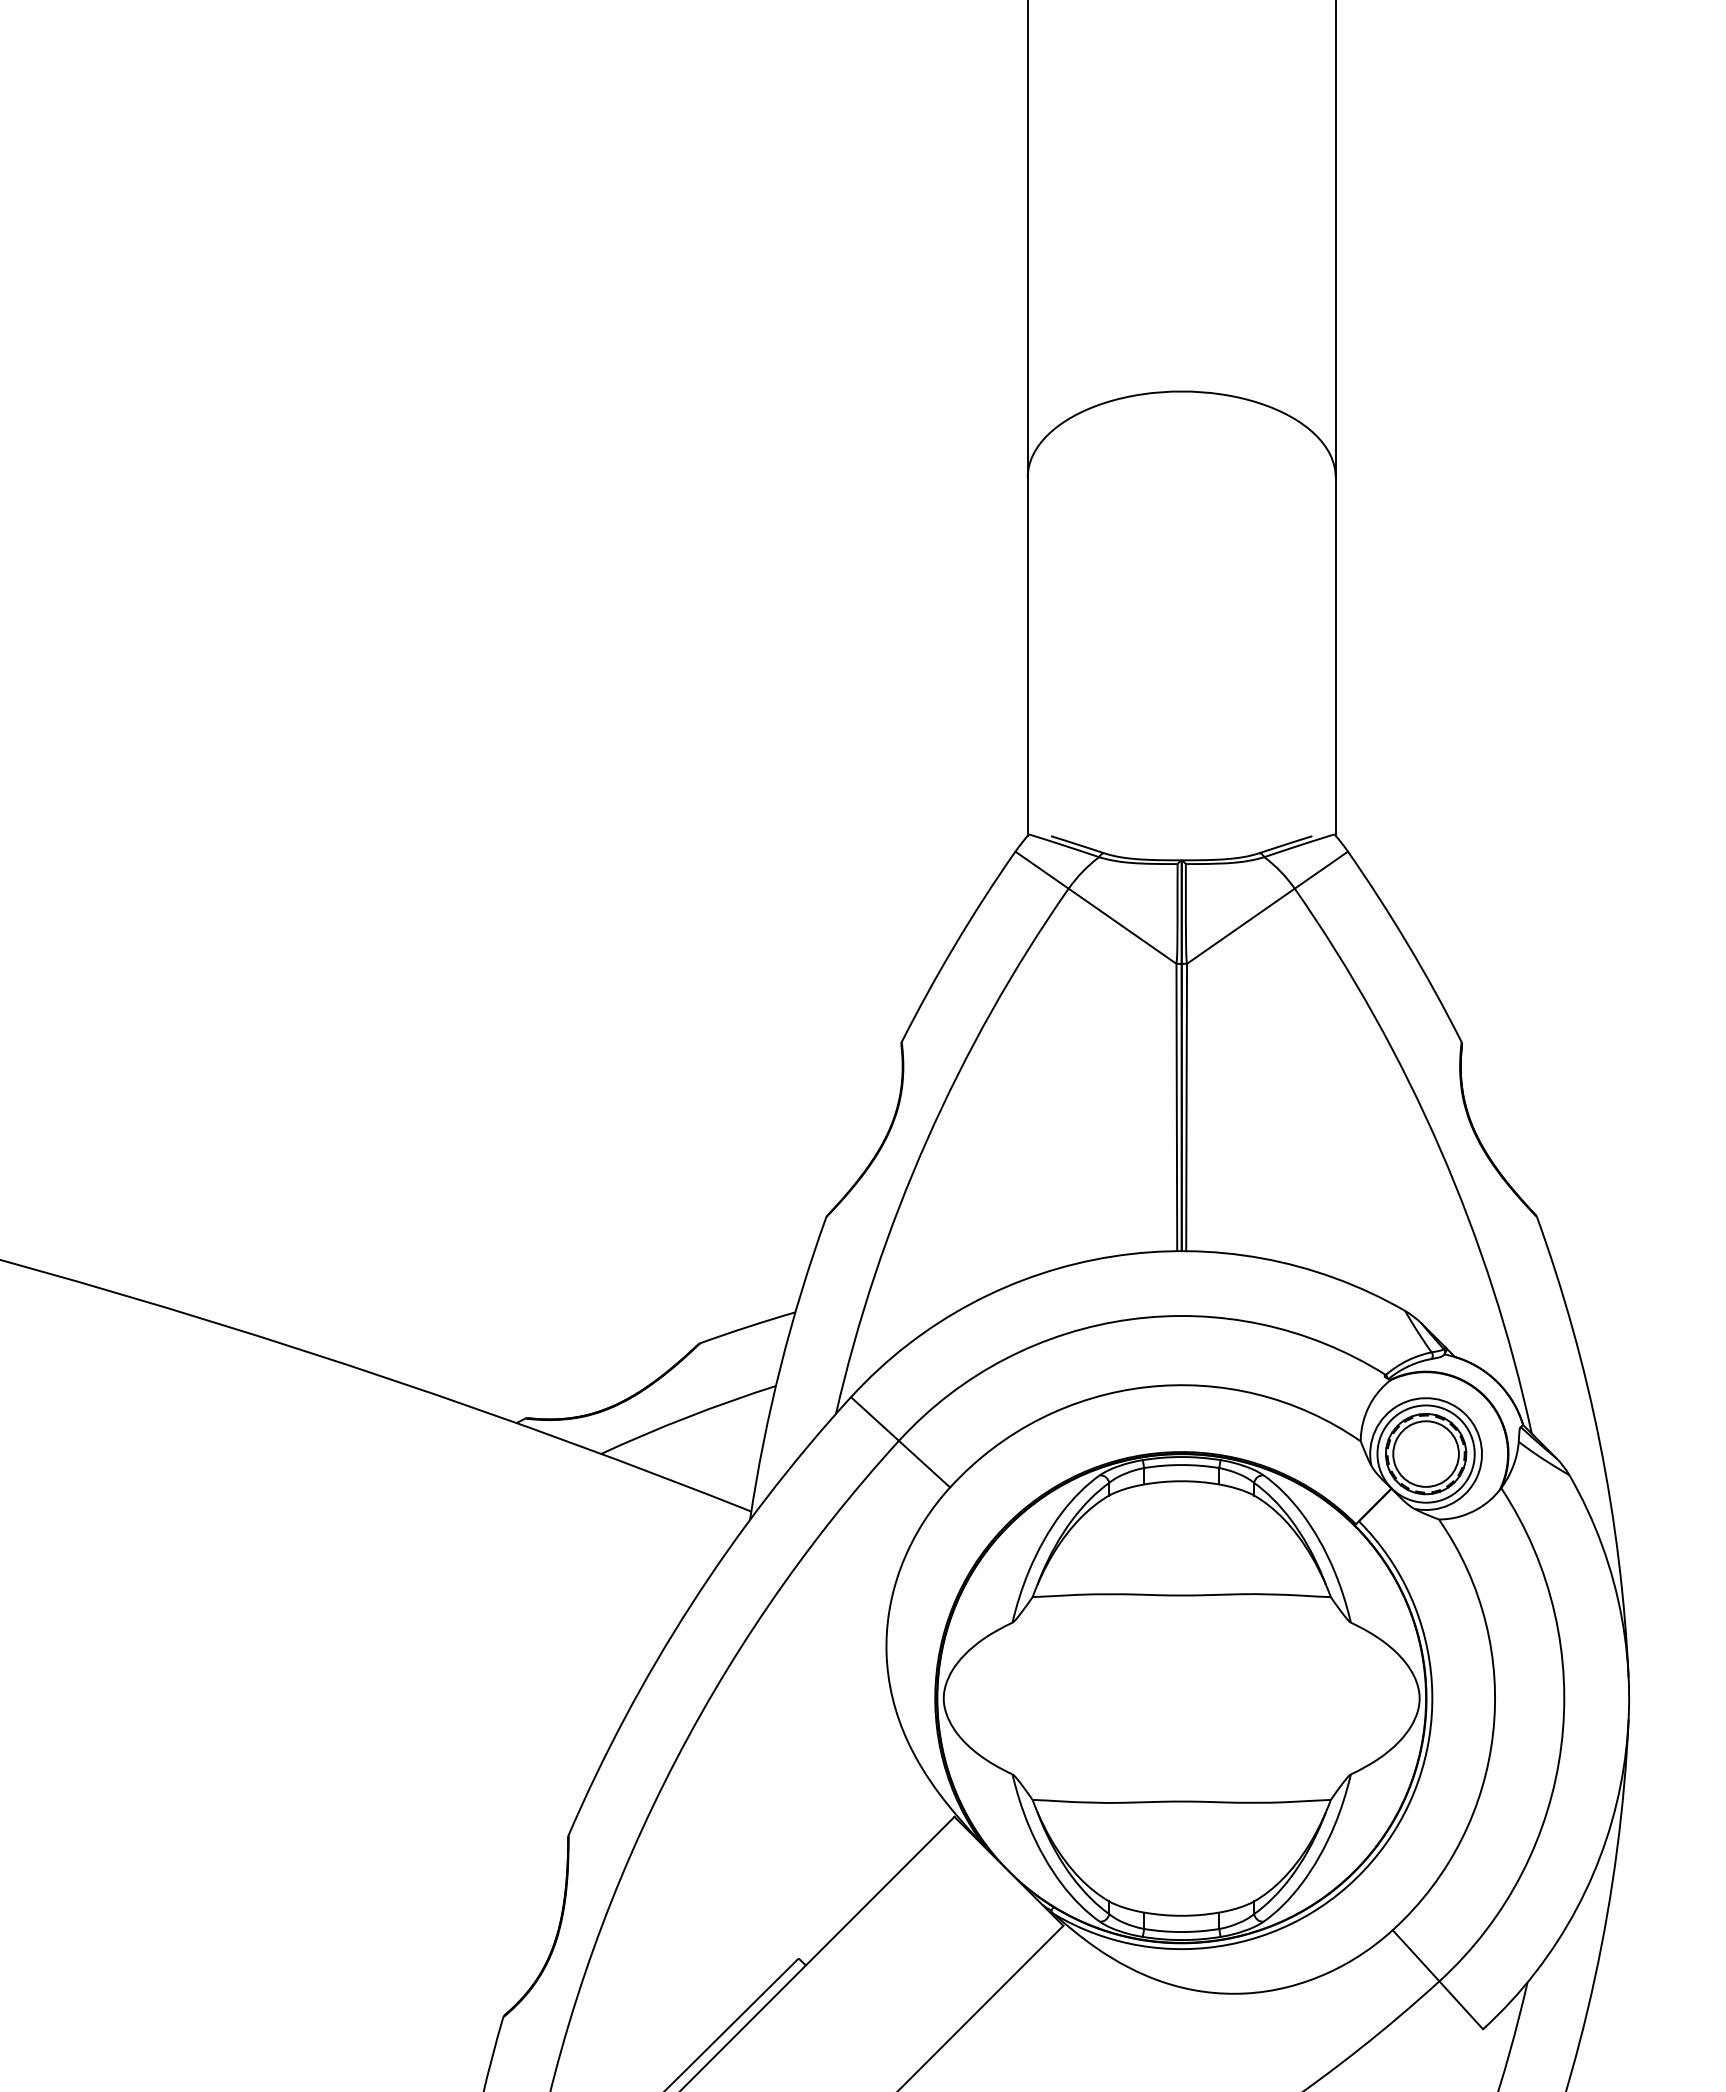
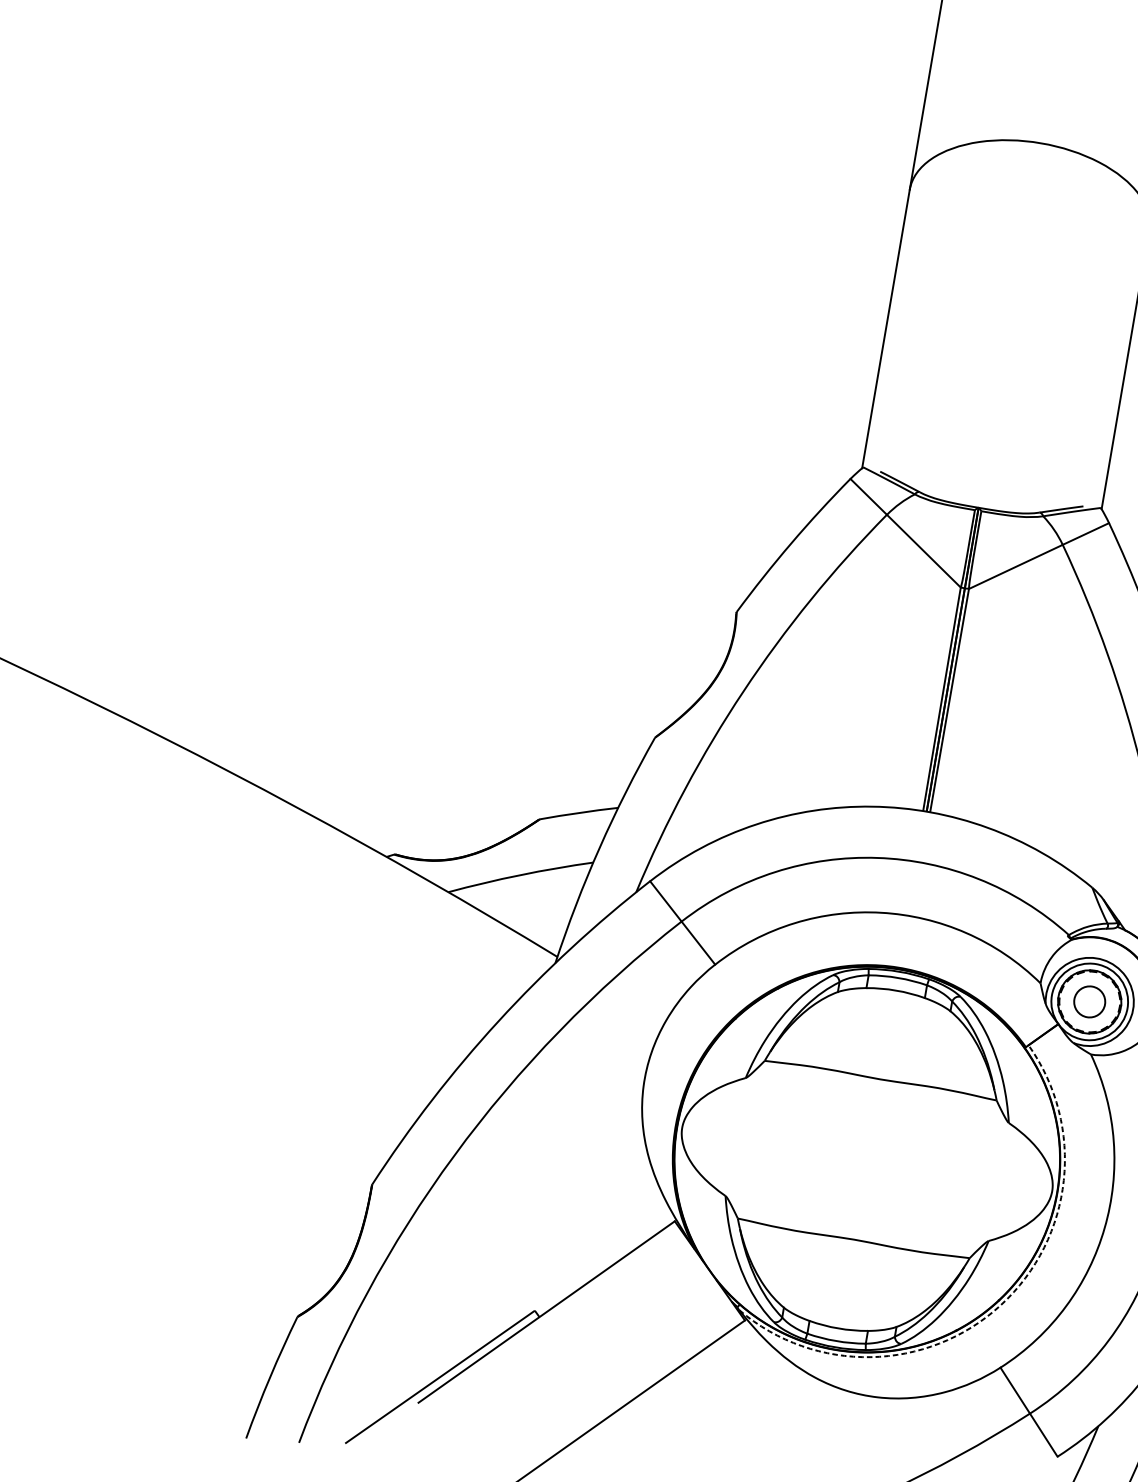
circle: (1425, 1453) -> (1089, 1001), size x0.6
arc: (1379, 1852) -> (1000, 1305), solid -> dashed

